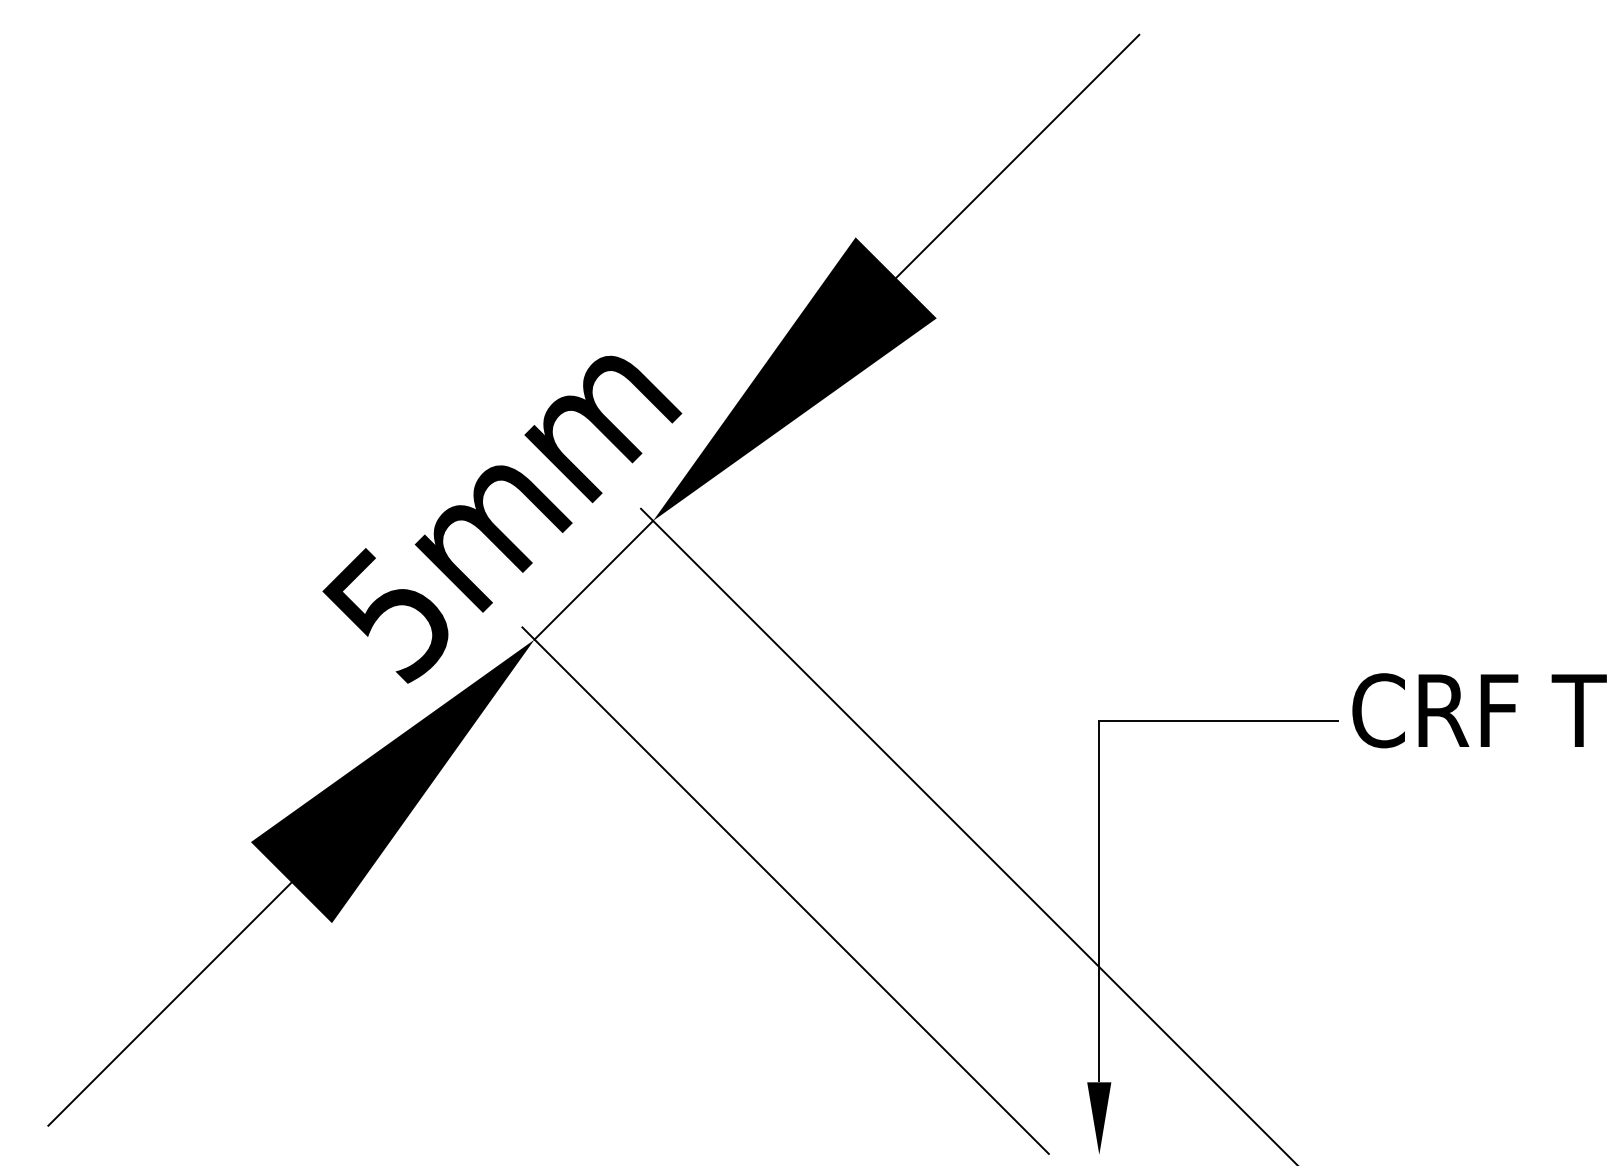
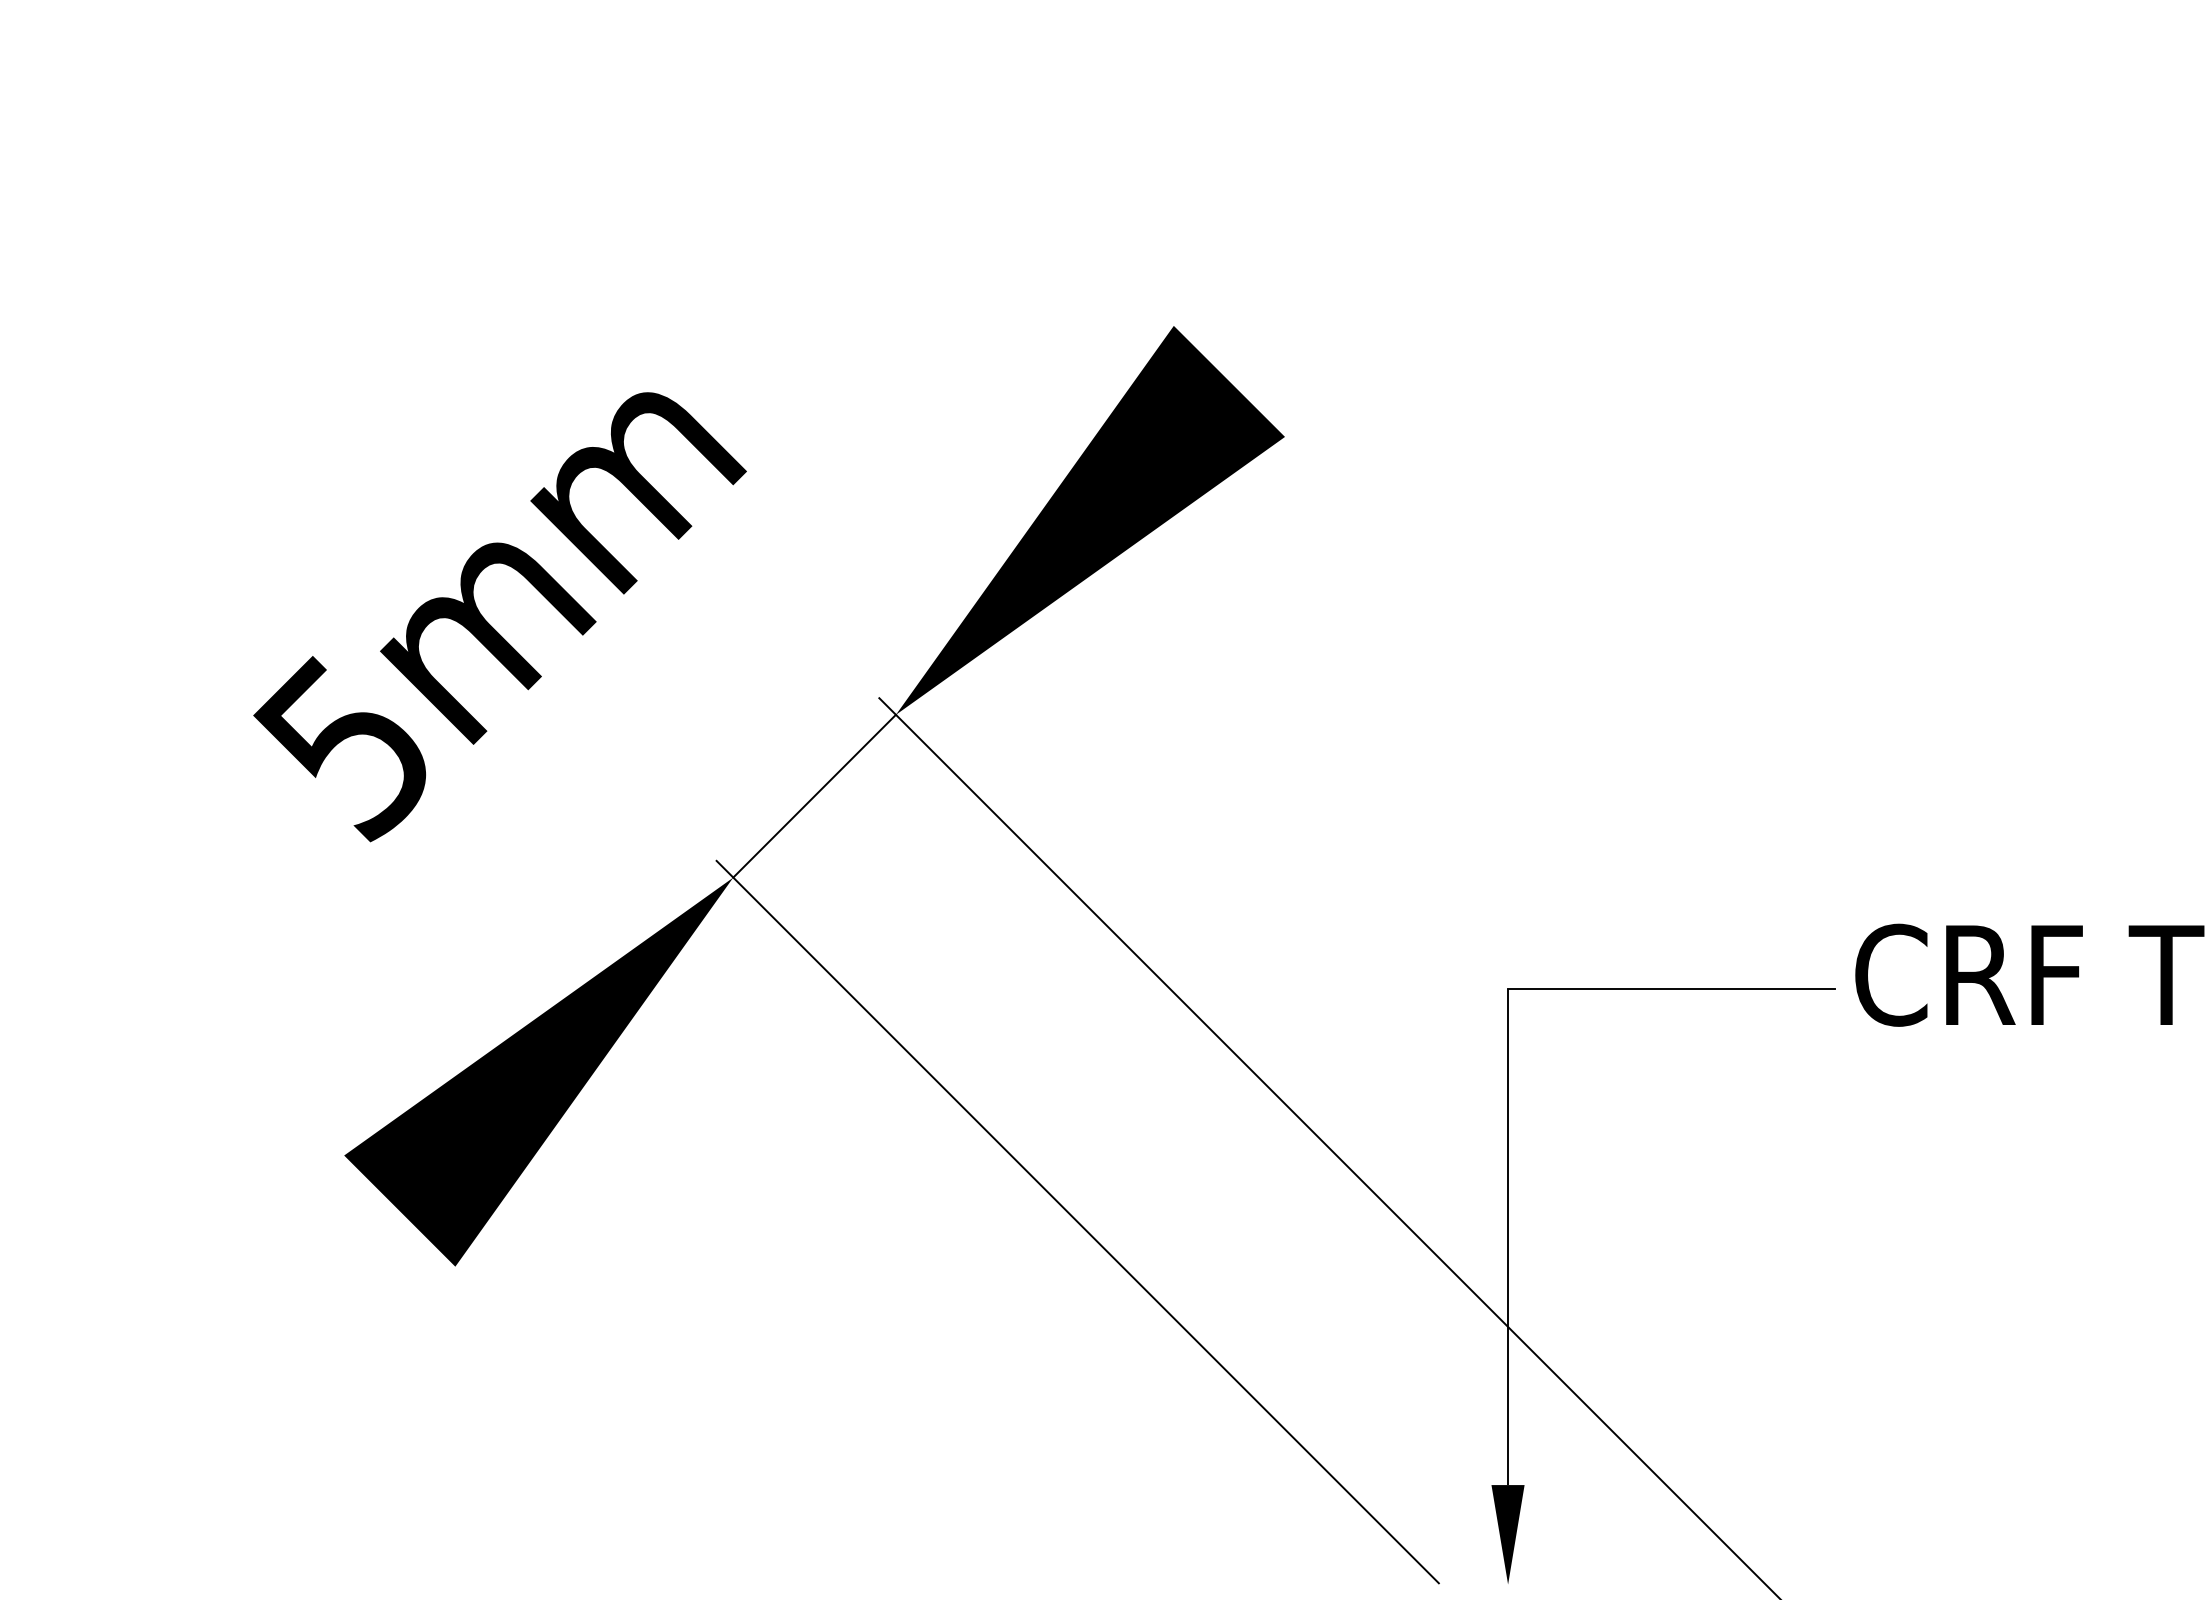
line: (1017, 156) -> (1395, 214), removed
text: (501, 519) -> (499, 617), moved
line: (169, 1003) -> (232, 1377), removed

